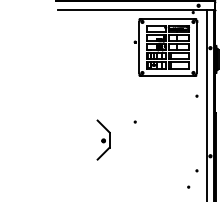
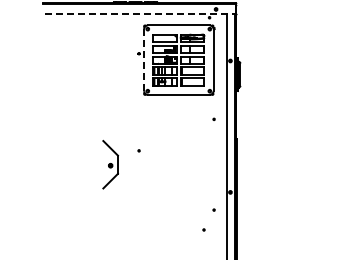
line: (136, 9) -> (140, 14), solid -> dashed
line: (139, 46) -> (144, 59), solid -> dashed
part: (103, 139) -> (110, 164), moved

